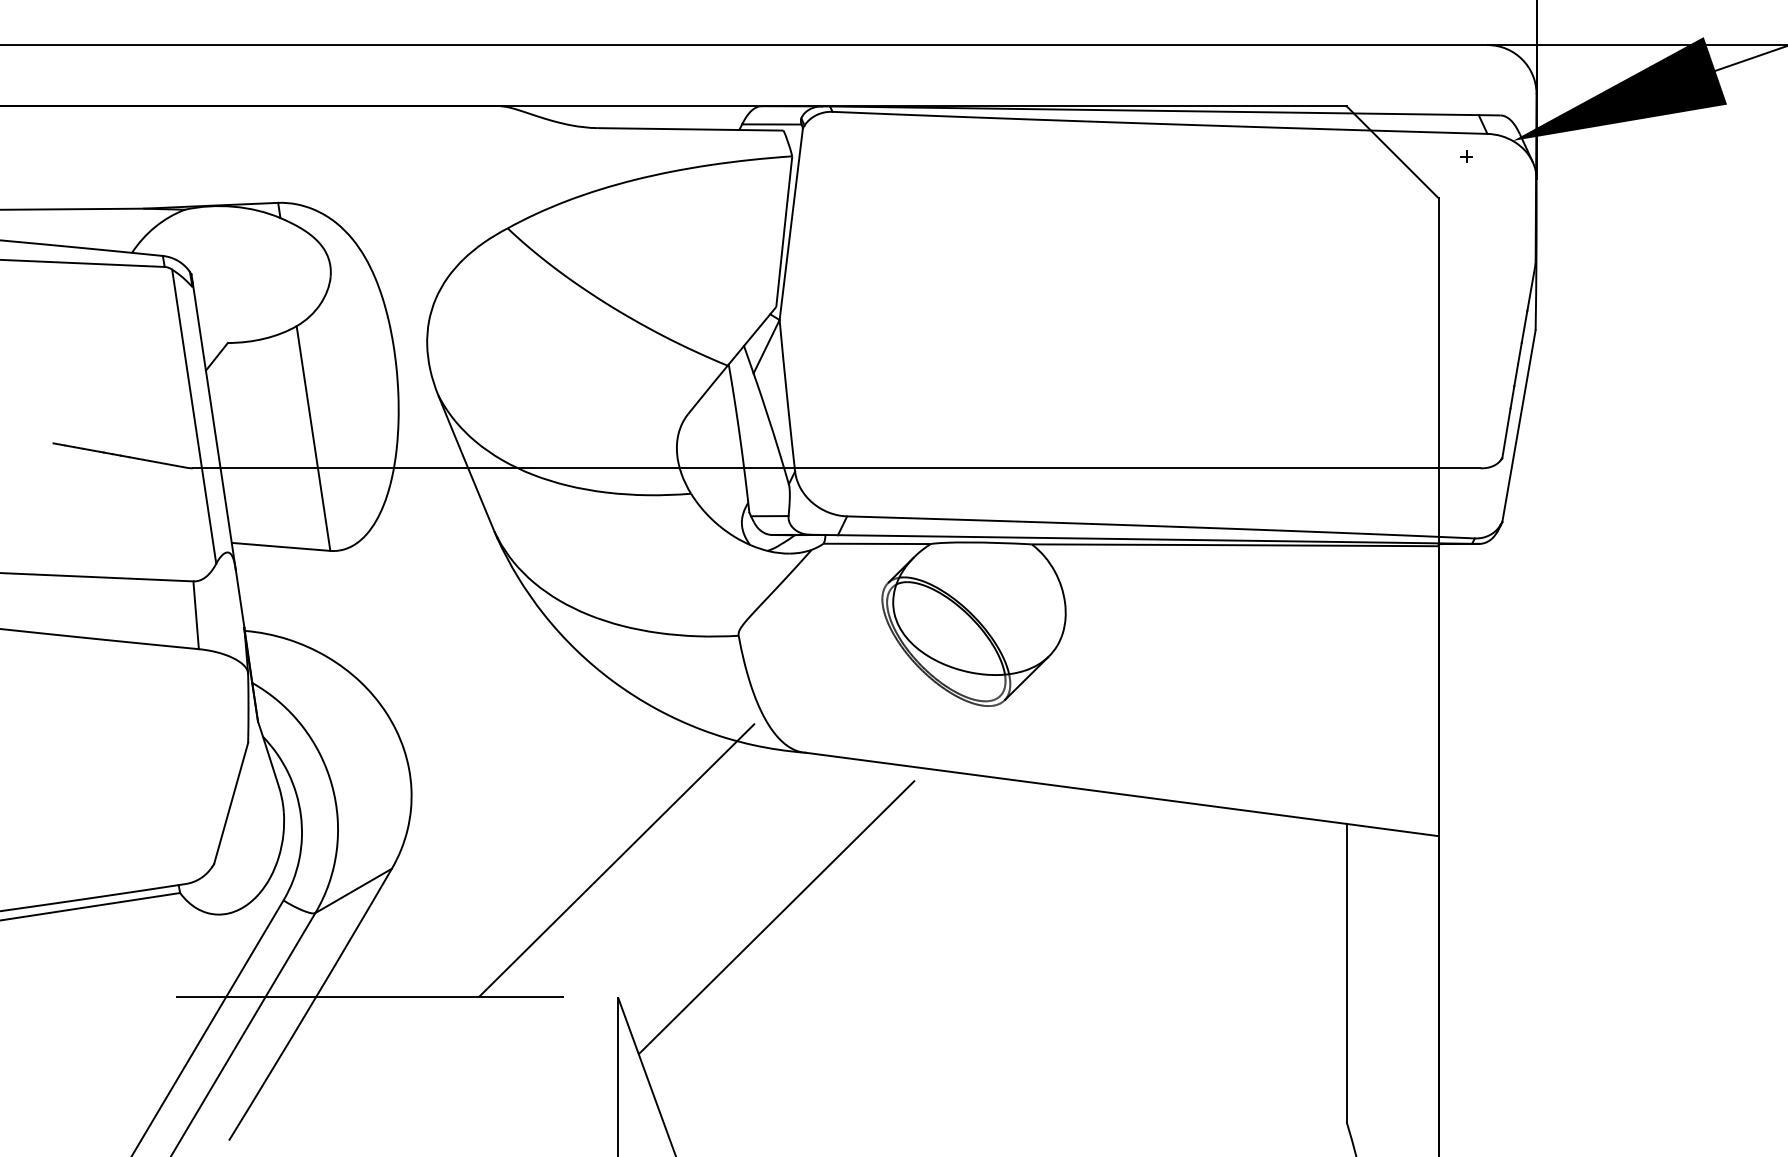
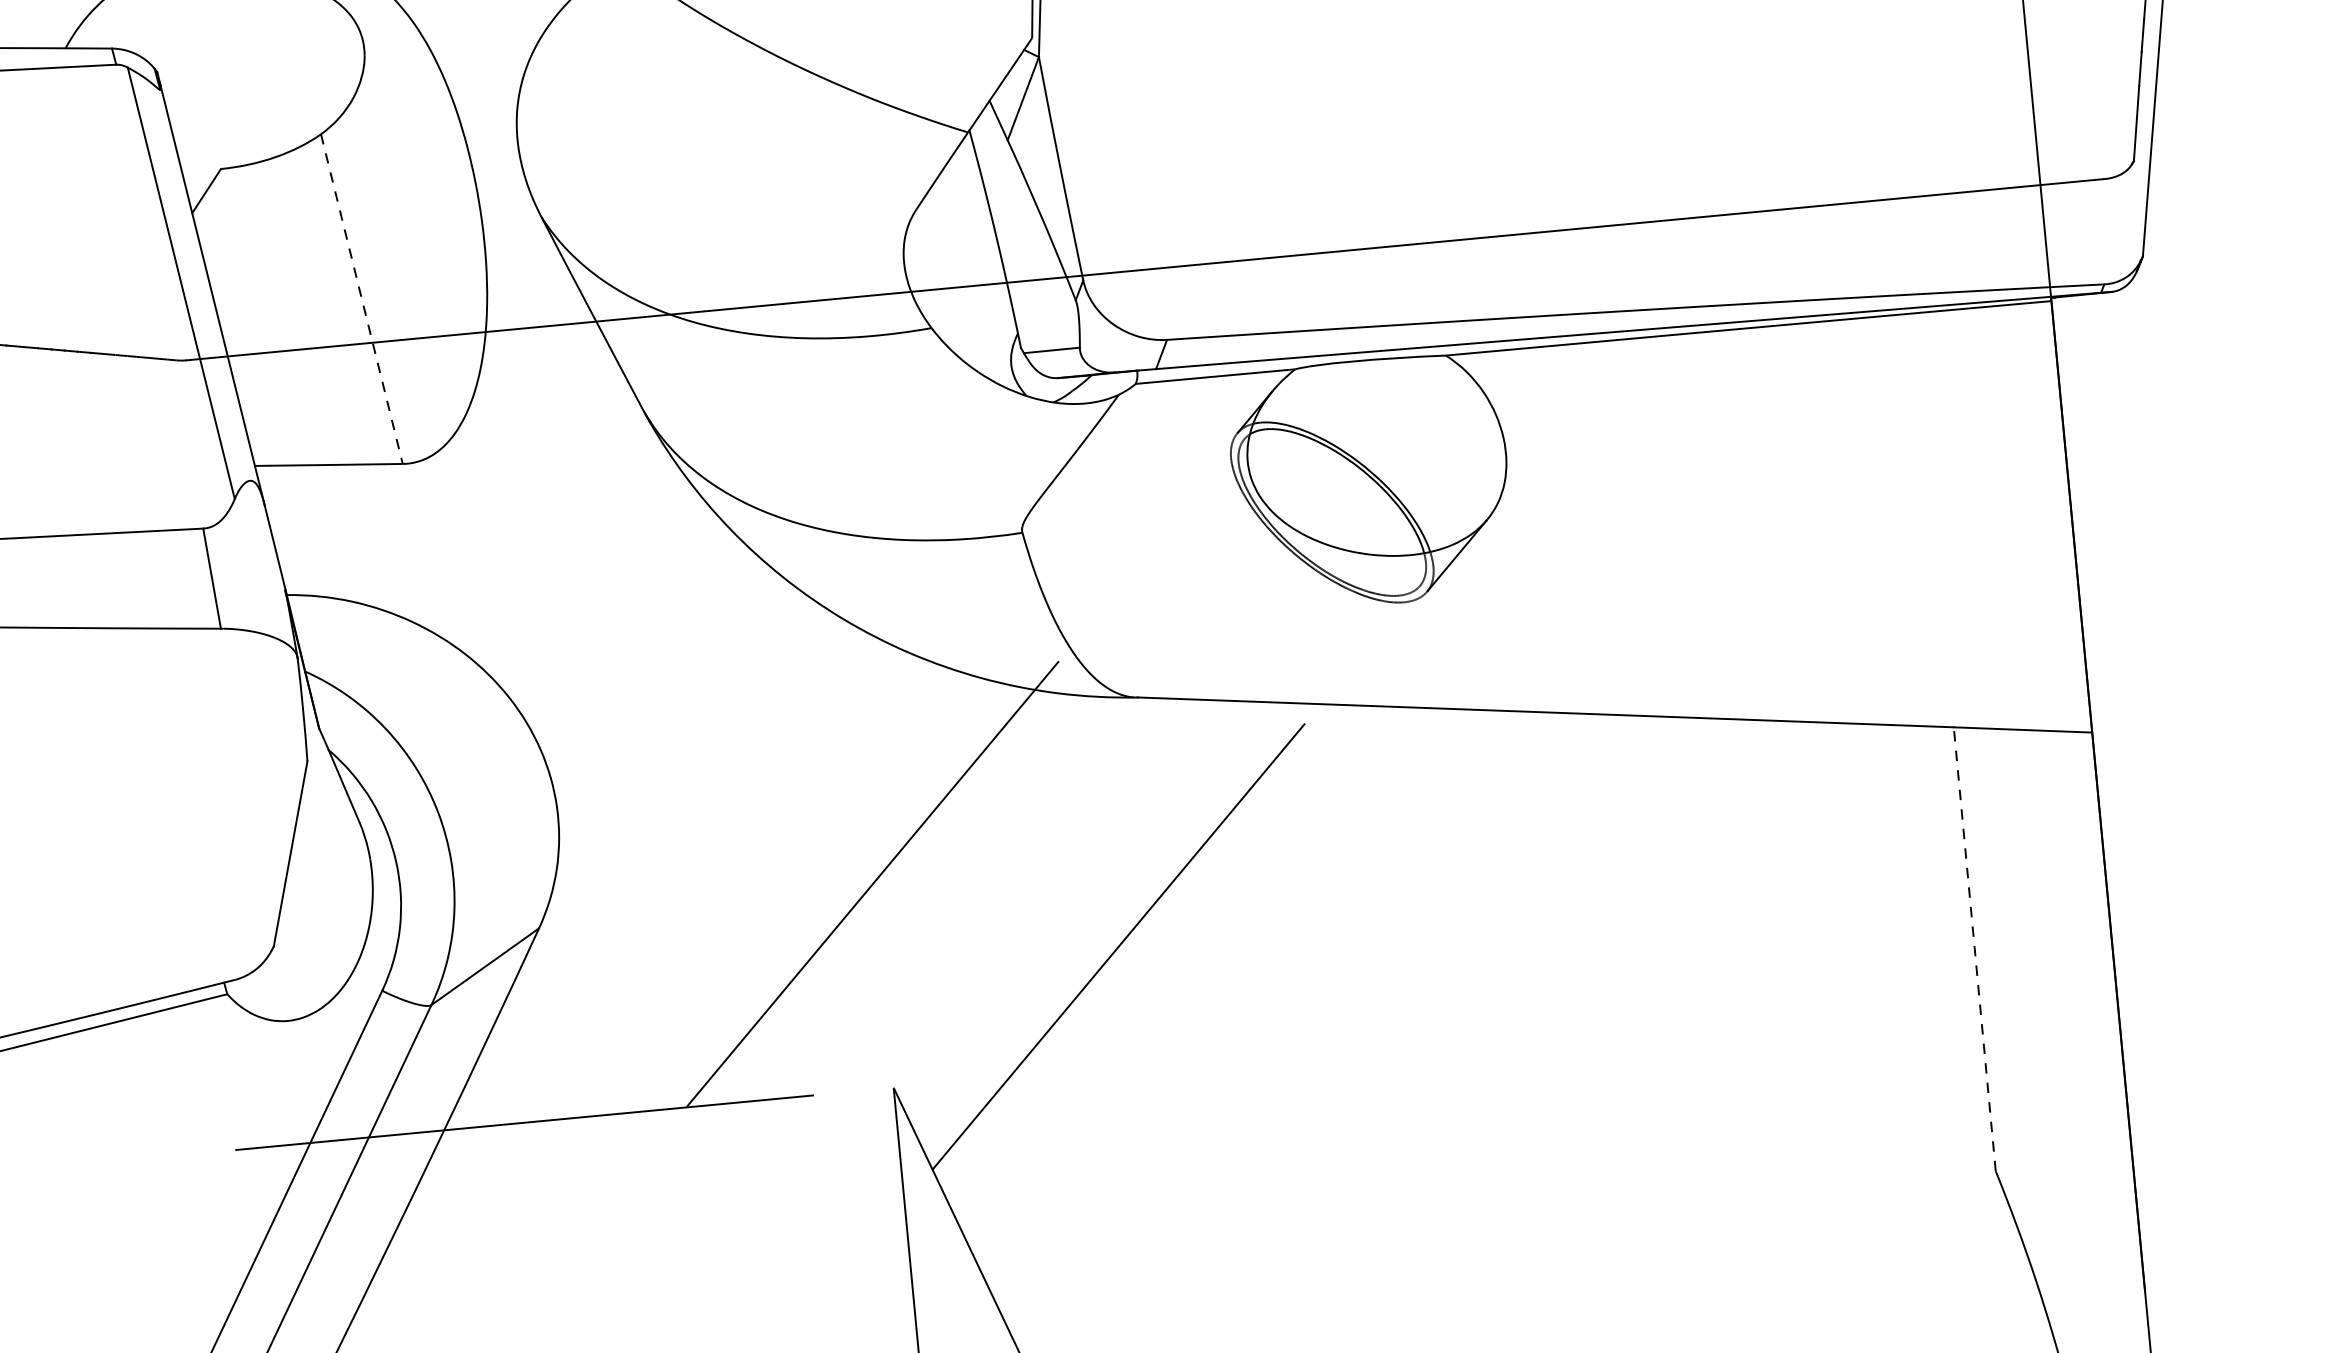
line: (313, 438) -> (361, 299), solid -> dashed
line: (1346, 972) -> (1974, 948), solid -> dashed

